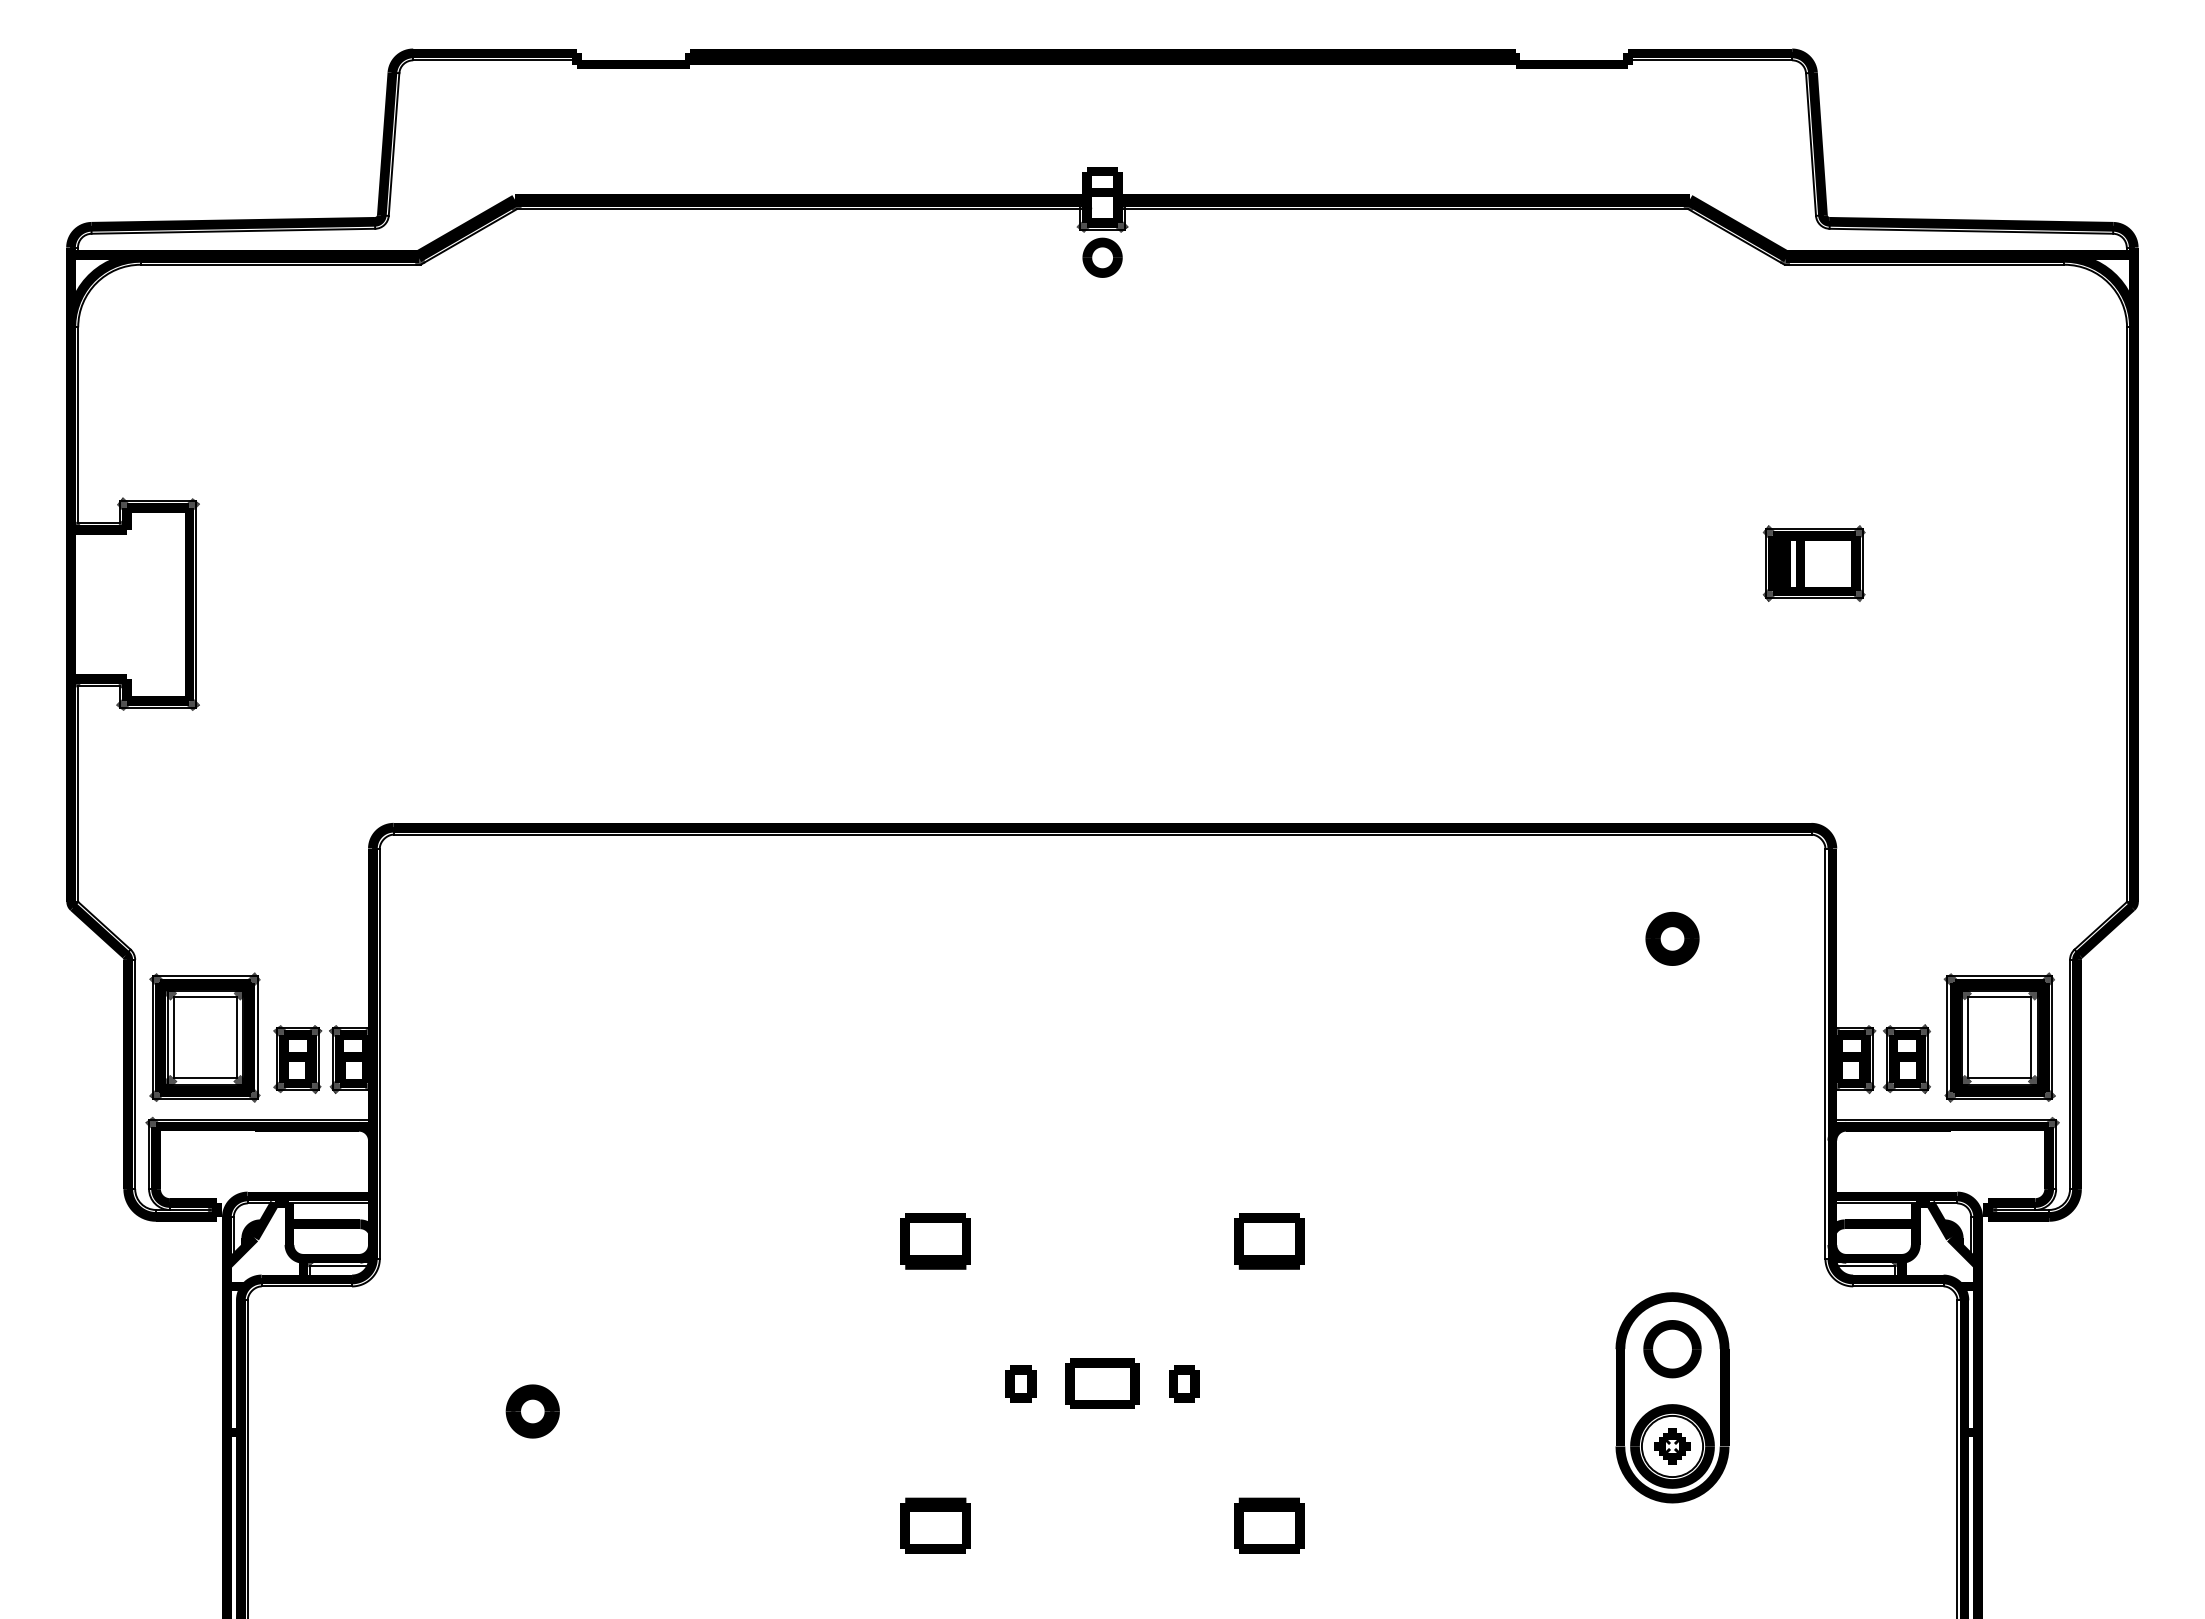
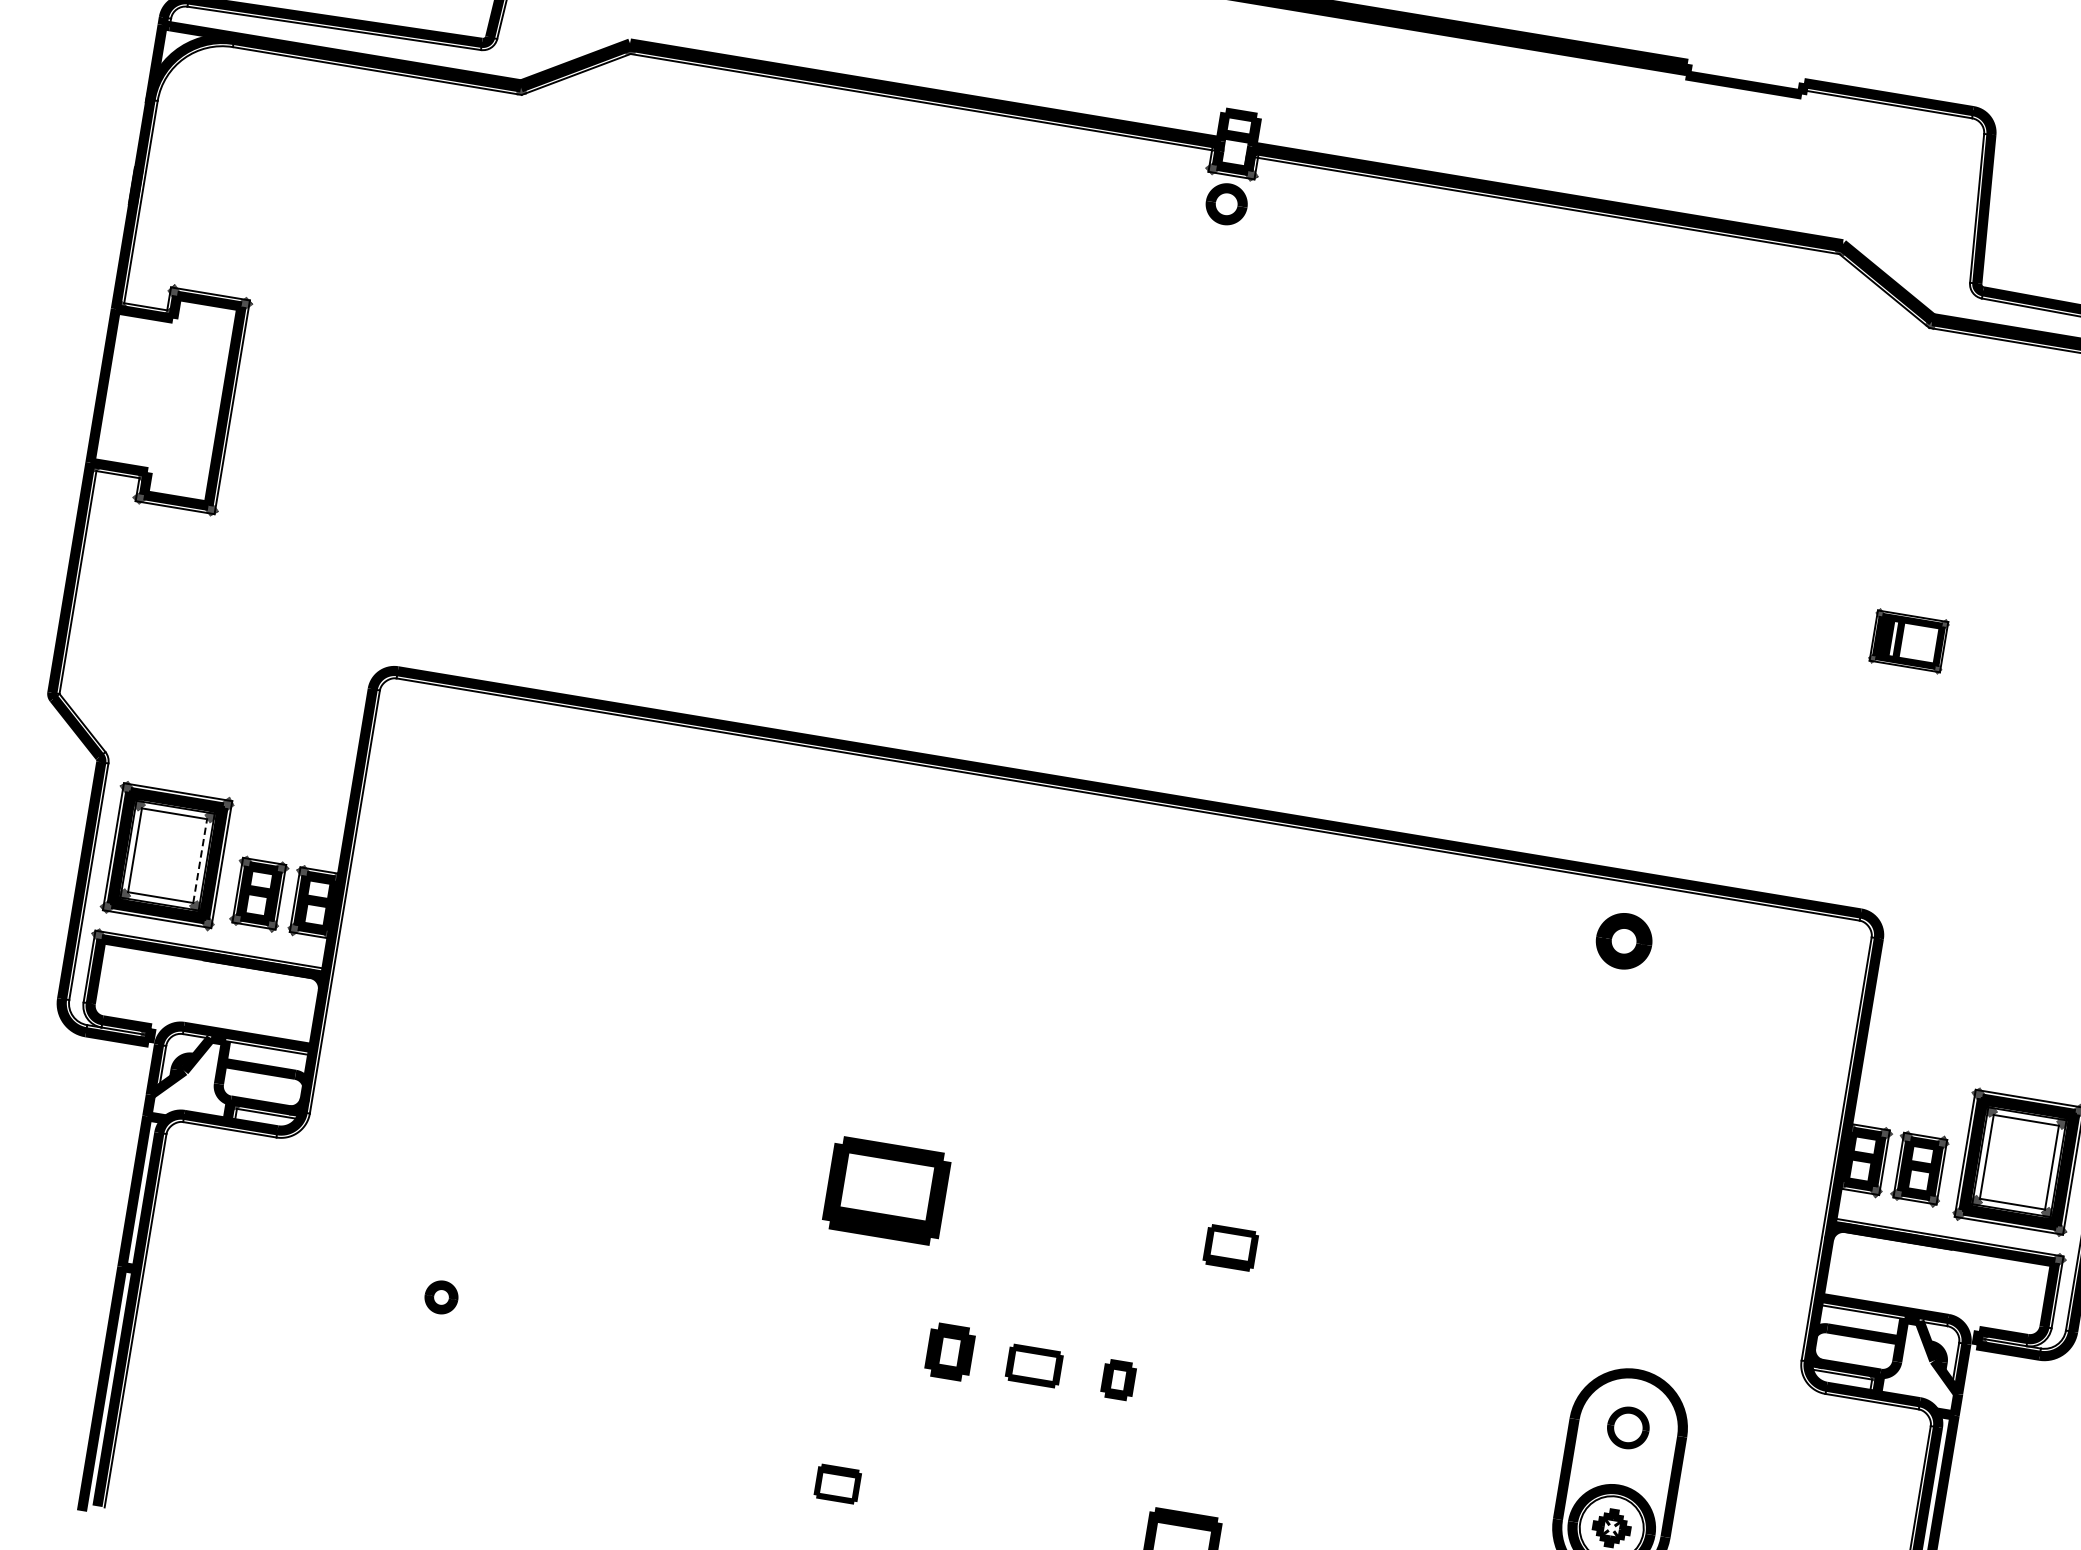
part: (1814, 563) -> (1909, 641), size x0.7
part: (1672, 938) -> (1624, 940), moved
line: (236, 1037) -> (199, 860), solid -> dashed
part: (935, 1241) -> (886, 1190), size x1.6
part: (1269, 1241) -> (1230, 1247), size x0.7
part: (1672, 1349) -> (1628, 1428), size x0.7
part: (1020, 1383) -> (949, 1351), size x1.4
part: (1102, 1383) -> (1034, 1365), size x0.7
part: (532, 1411) -> (441, 1297), size x0.6
part: (935, 1525) -> (837, 1483), size x0.6

